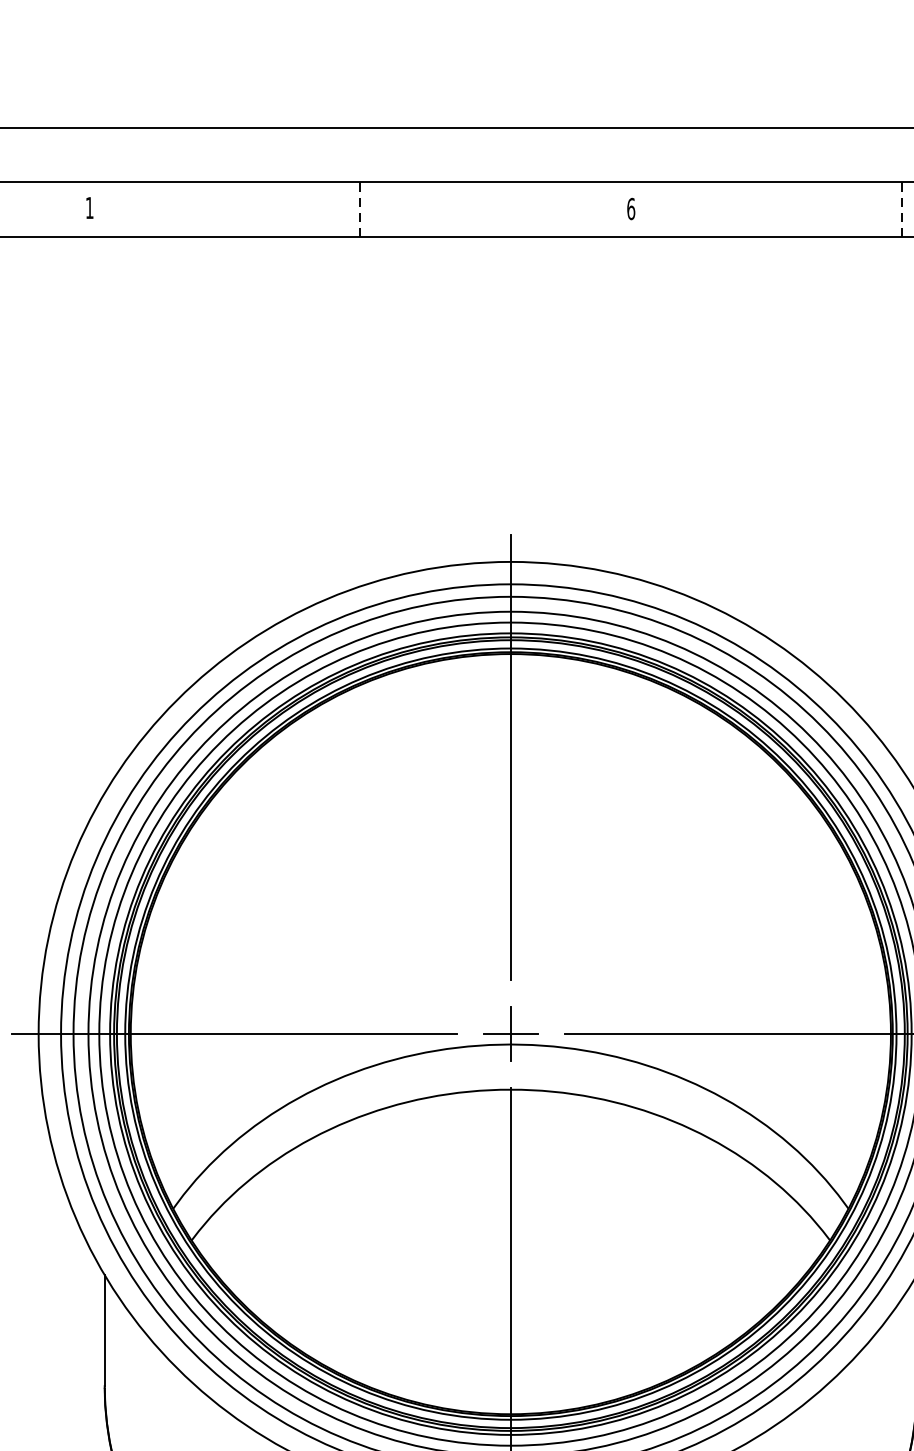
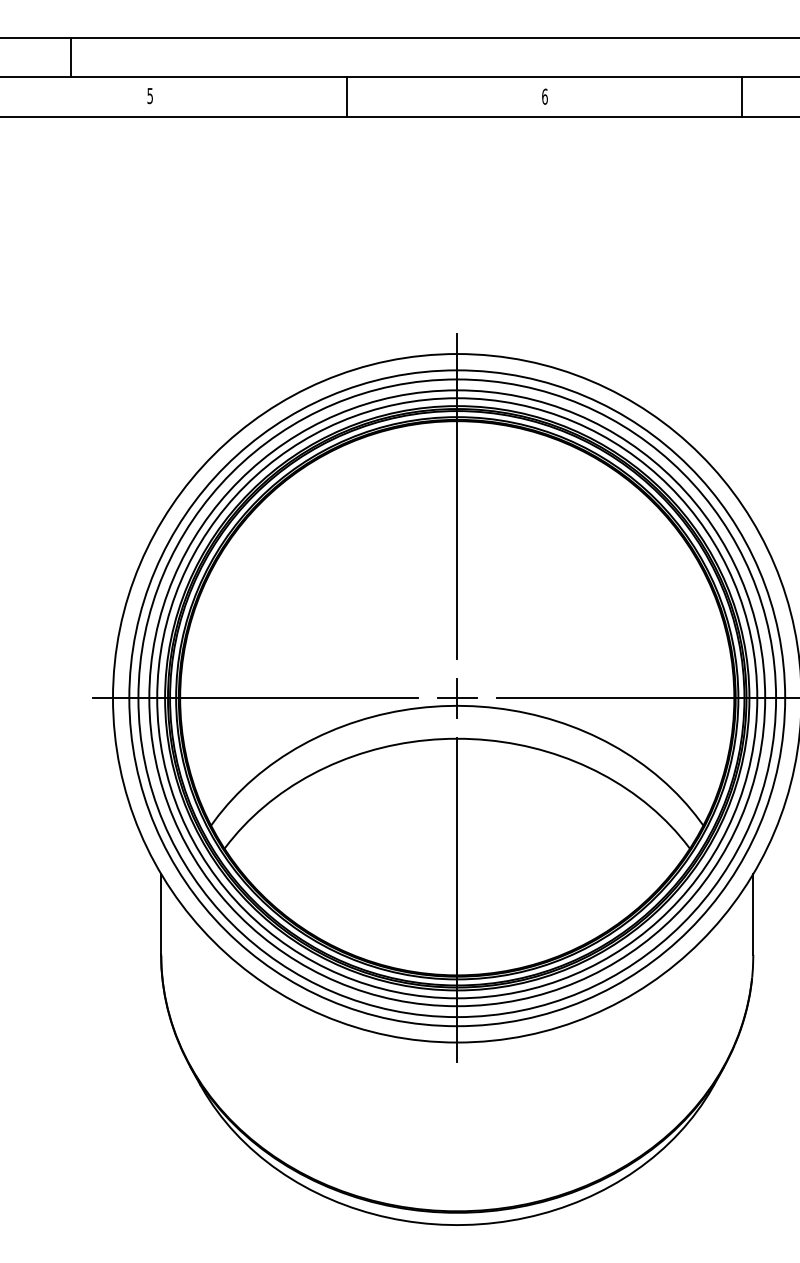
text: (88, 208) -> (149, 96), 1 -> 5
line: (360, 210) -> (347, 97), dashed -> solid
line: (902, 210) -> (742, 97), dashed -> solid

